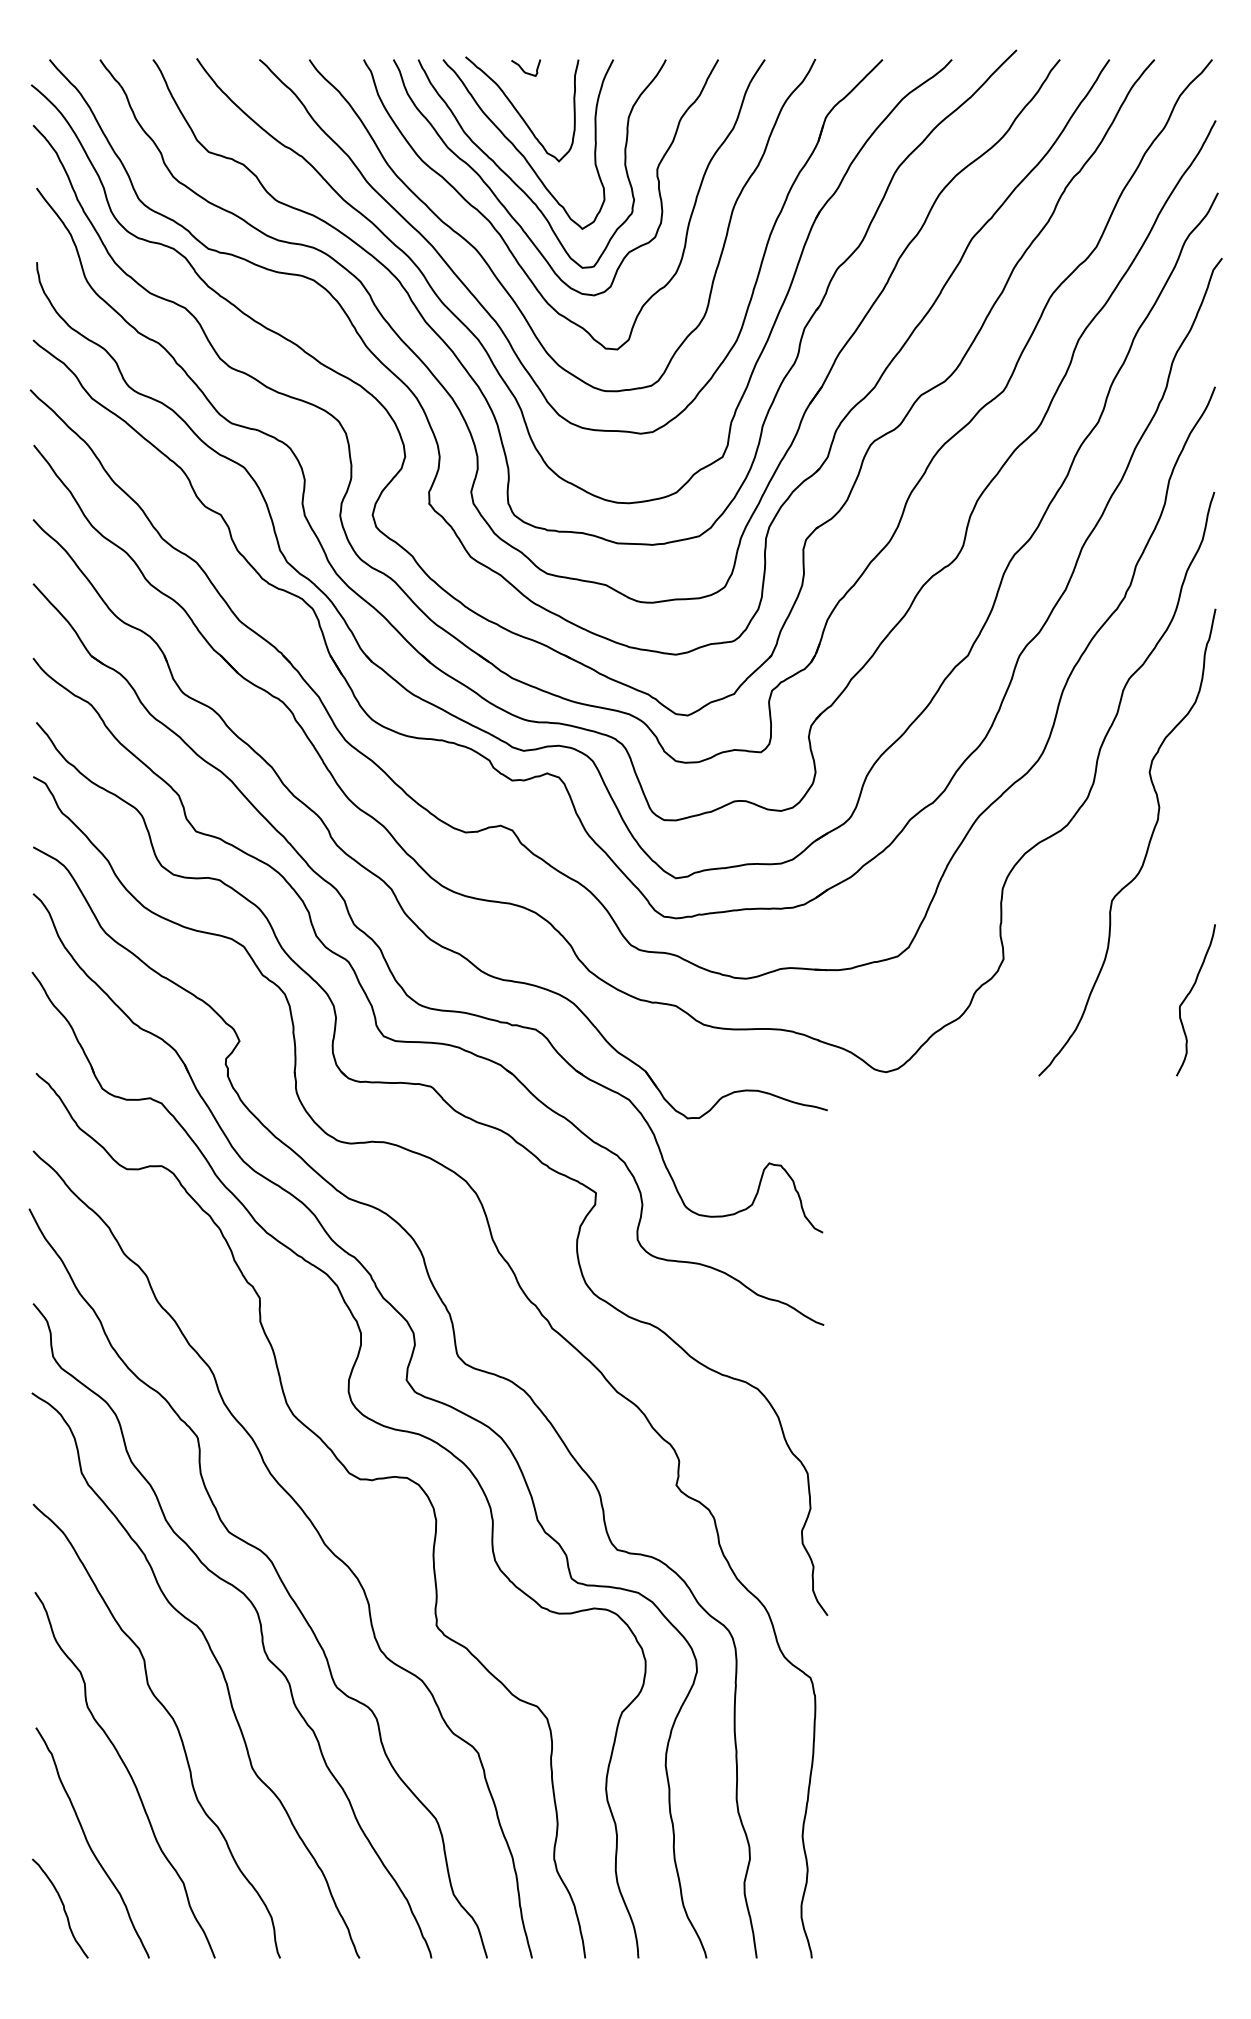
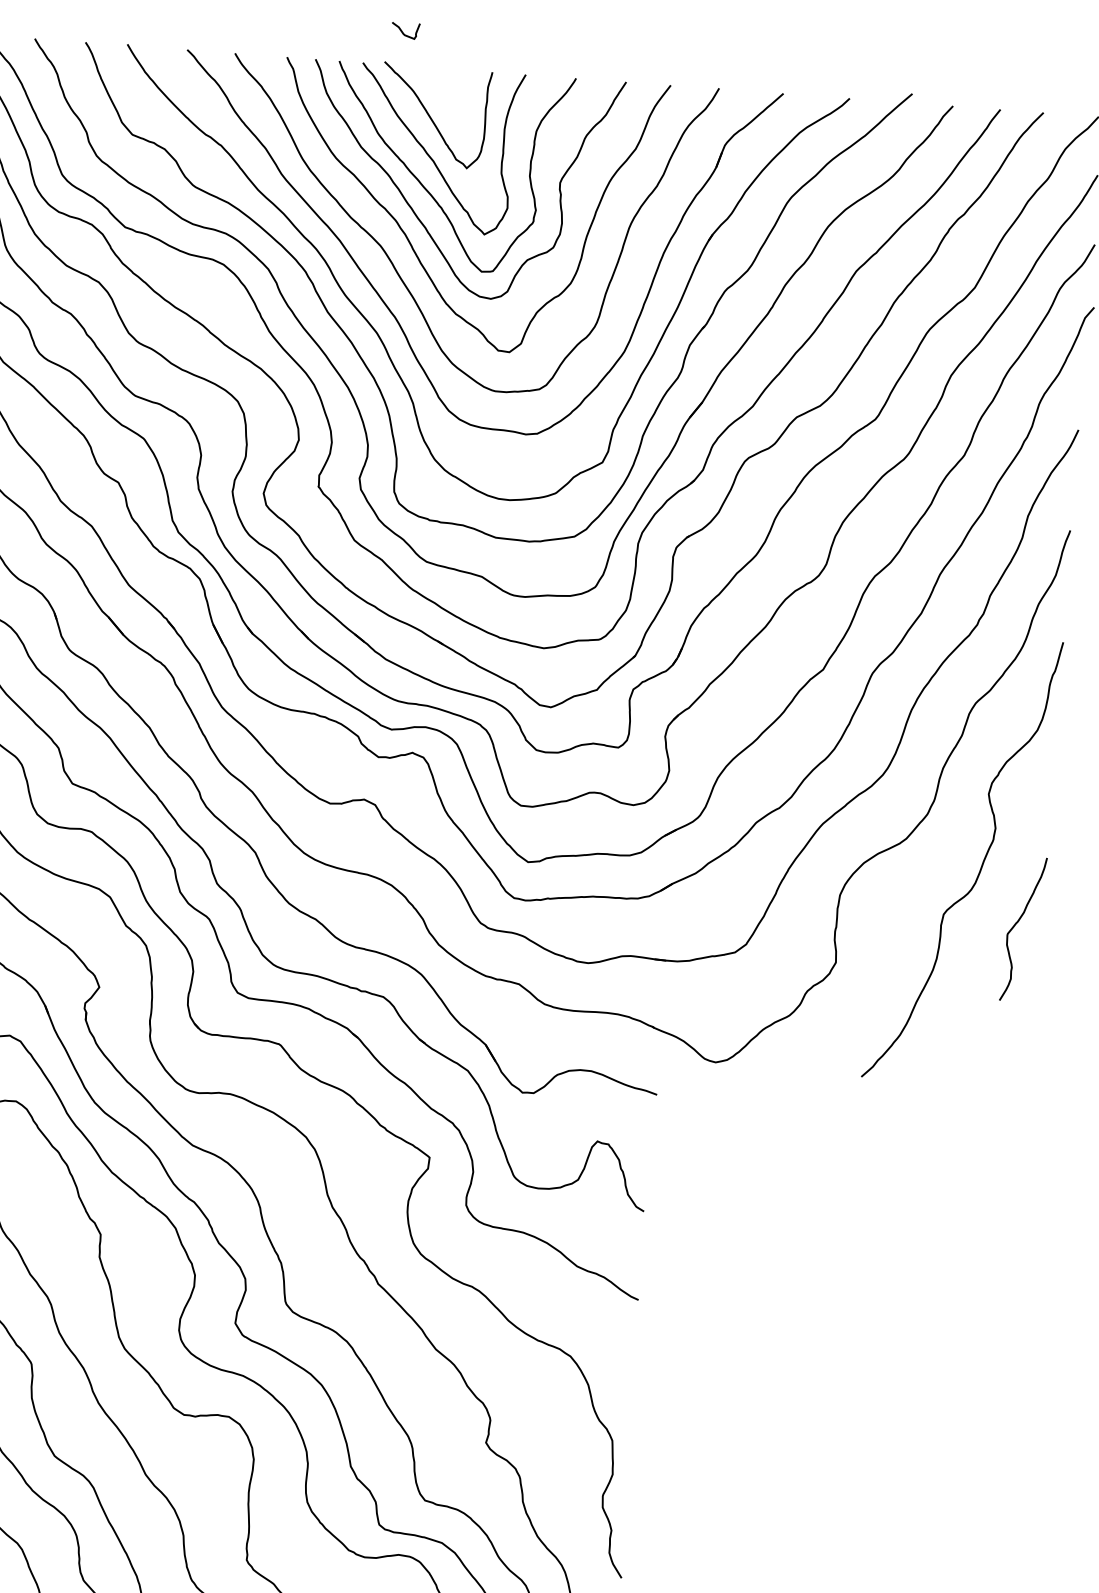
curve: (523, 69) -> (403, 31), moved
curve: (1189, 994) -> (1017, 923), moved

